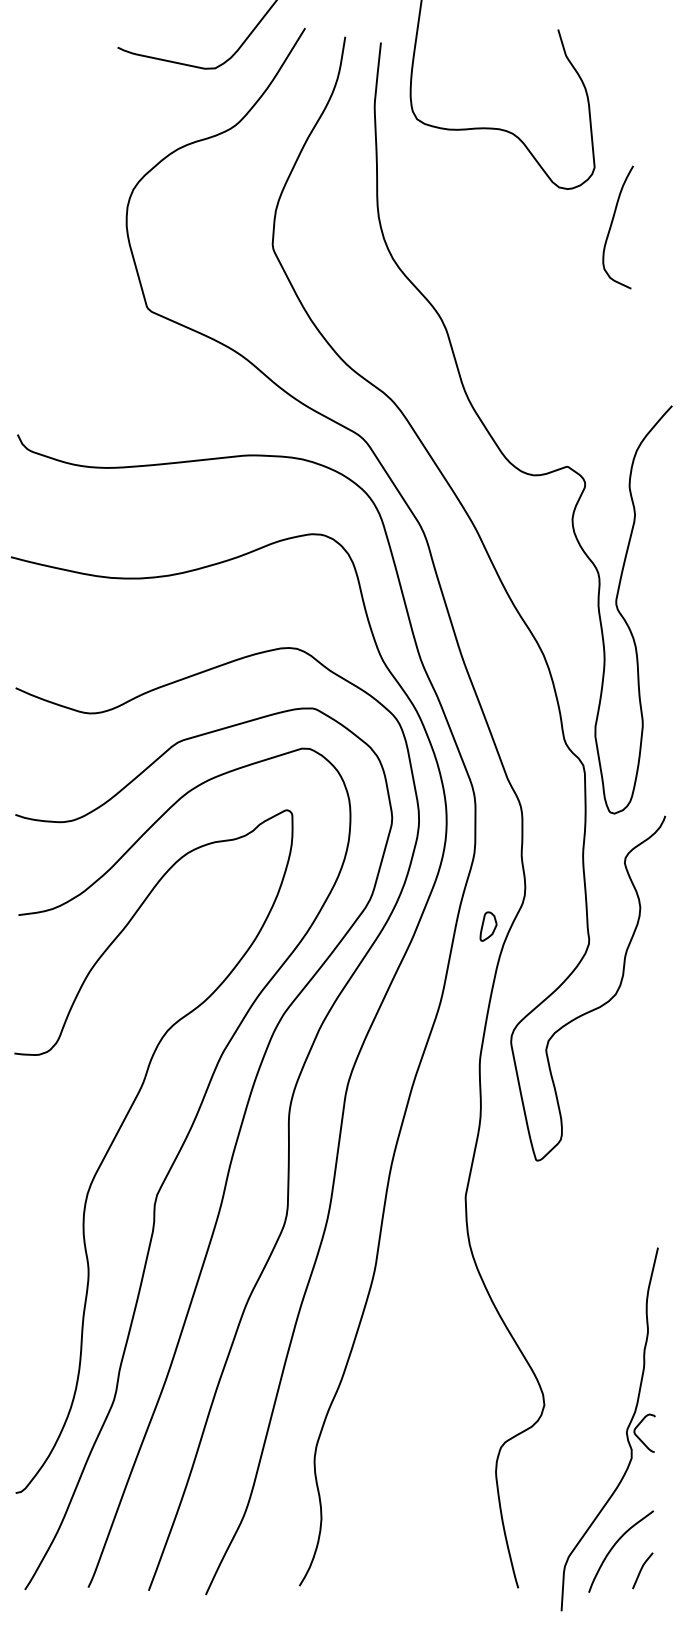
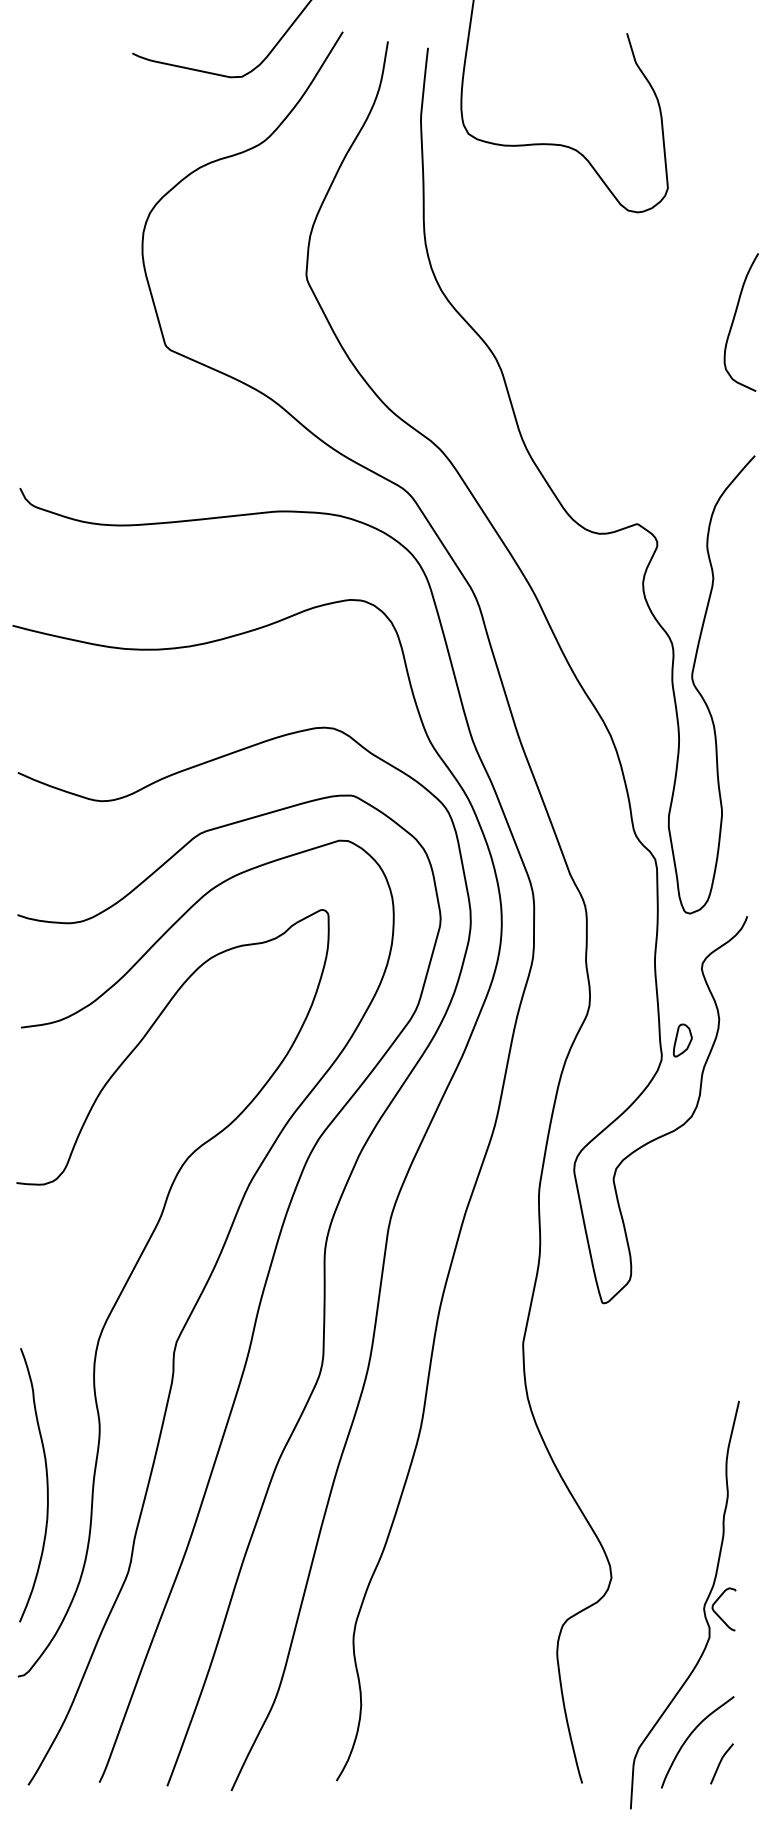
curve: (612, 225) -> (734, 320), moved
part: (488, 926) -> (682, 1040), moved
curve: (41, 1322) -> (46, 1485), added

